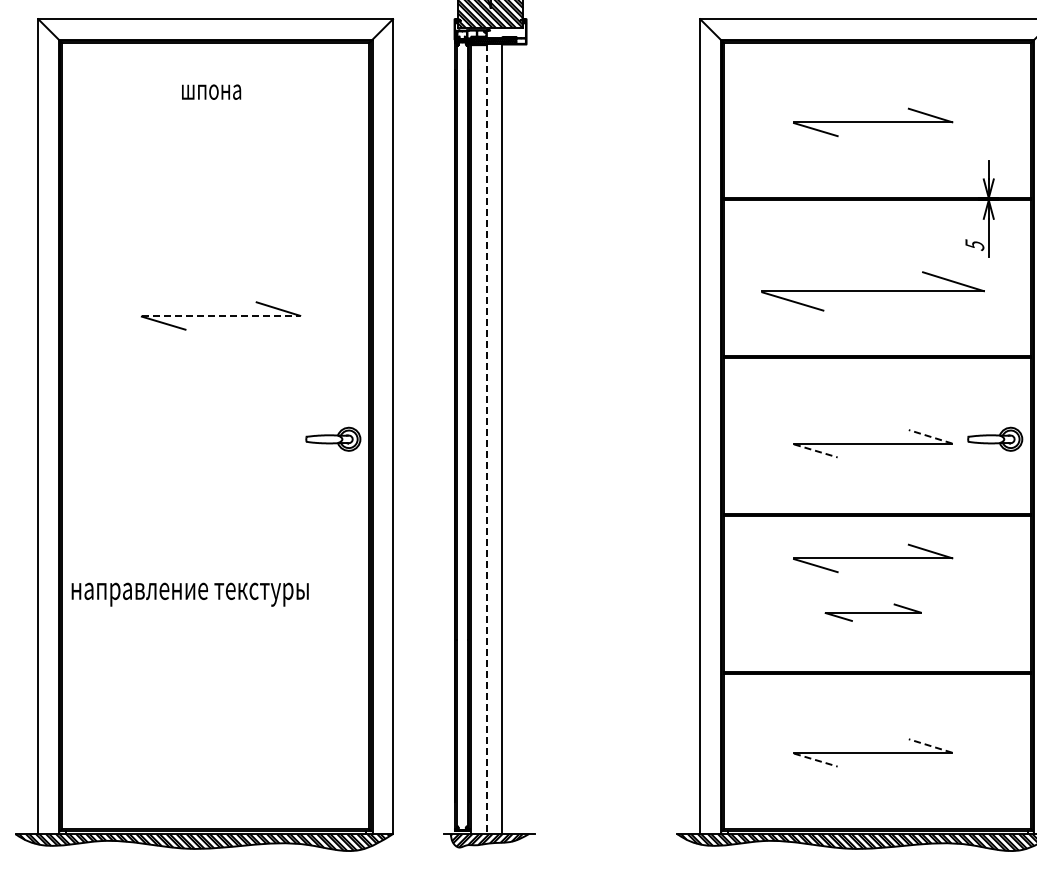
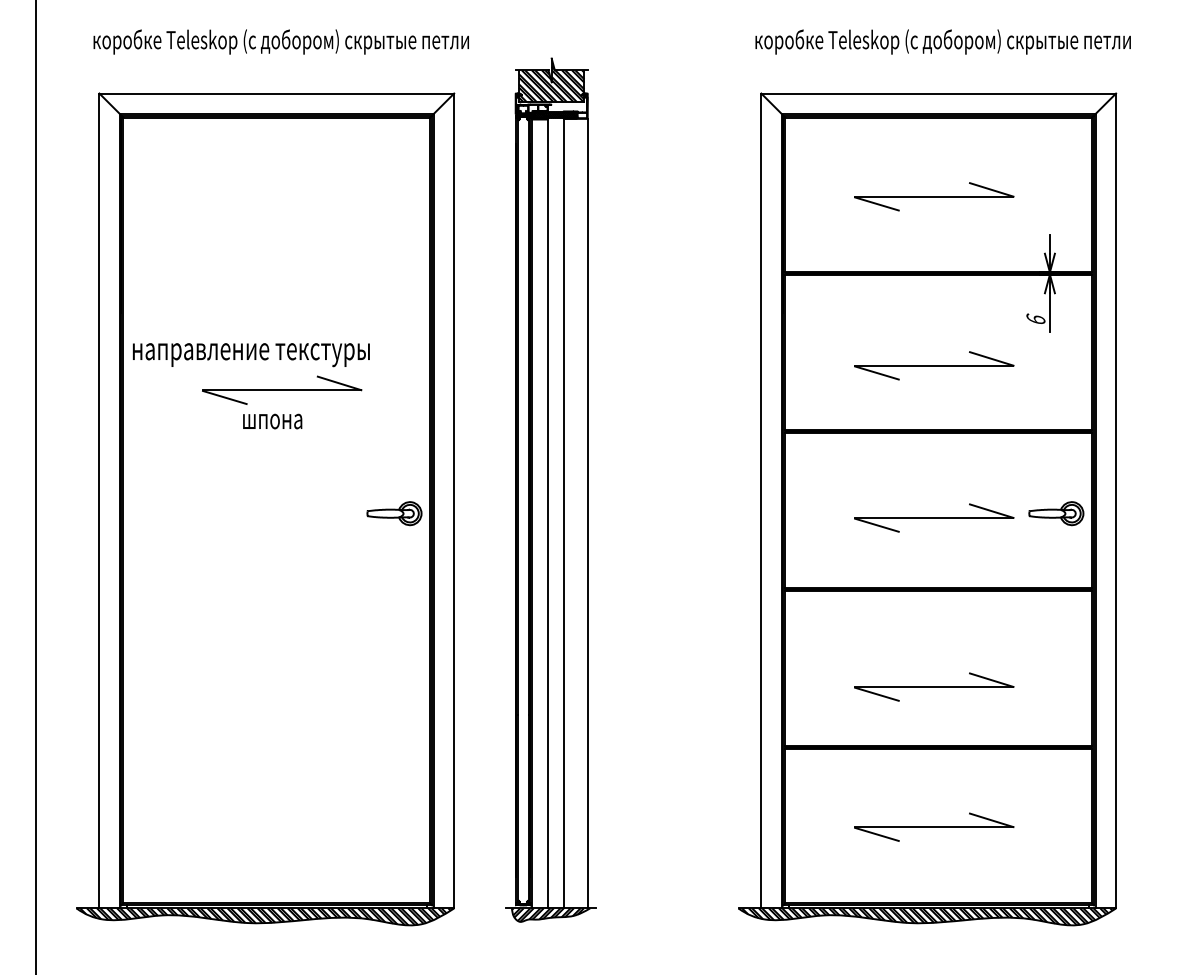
text: (211, 92) -> (272, 421), moved
text: (974, 245) -> (1035, 319), 5 -> 6
part: (873, 291) -> (934, 365), size x0.71
line: (221, 316) -> (282, 390), dashed -> solid
line: (930, 437) -> (991, 511), dashed -> solid
line: (486, 439) -> (547, 513), dashed -> solid
line: (526, 439) -> (587, 513), added
line: (815, 451) -> (876, 525), dashed -> solid
part: (873, 558) -> (934, 632), removed
text: (190, 595) -> (251, 355), moved
part: (873, 612) -> (934, 686), size x1.67
line: (930, 746) -> (991, 820), dashed -> solid
line: (815, 760) -> (876, 834), dashed -> solid

